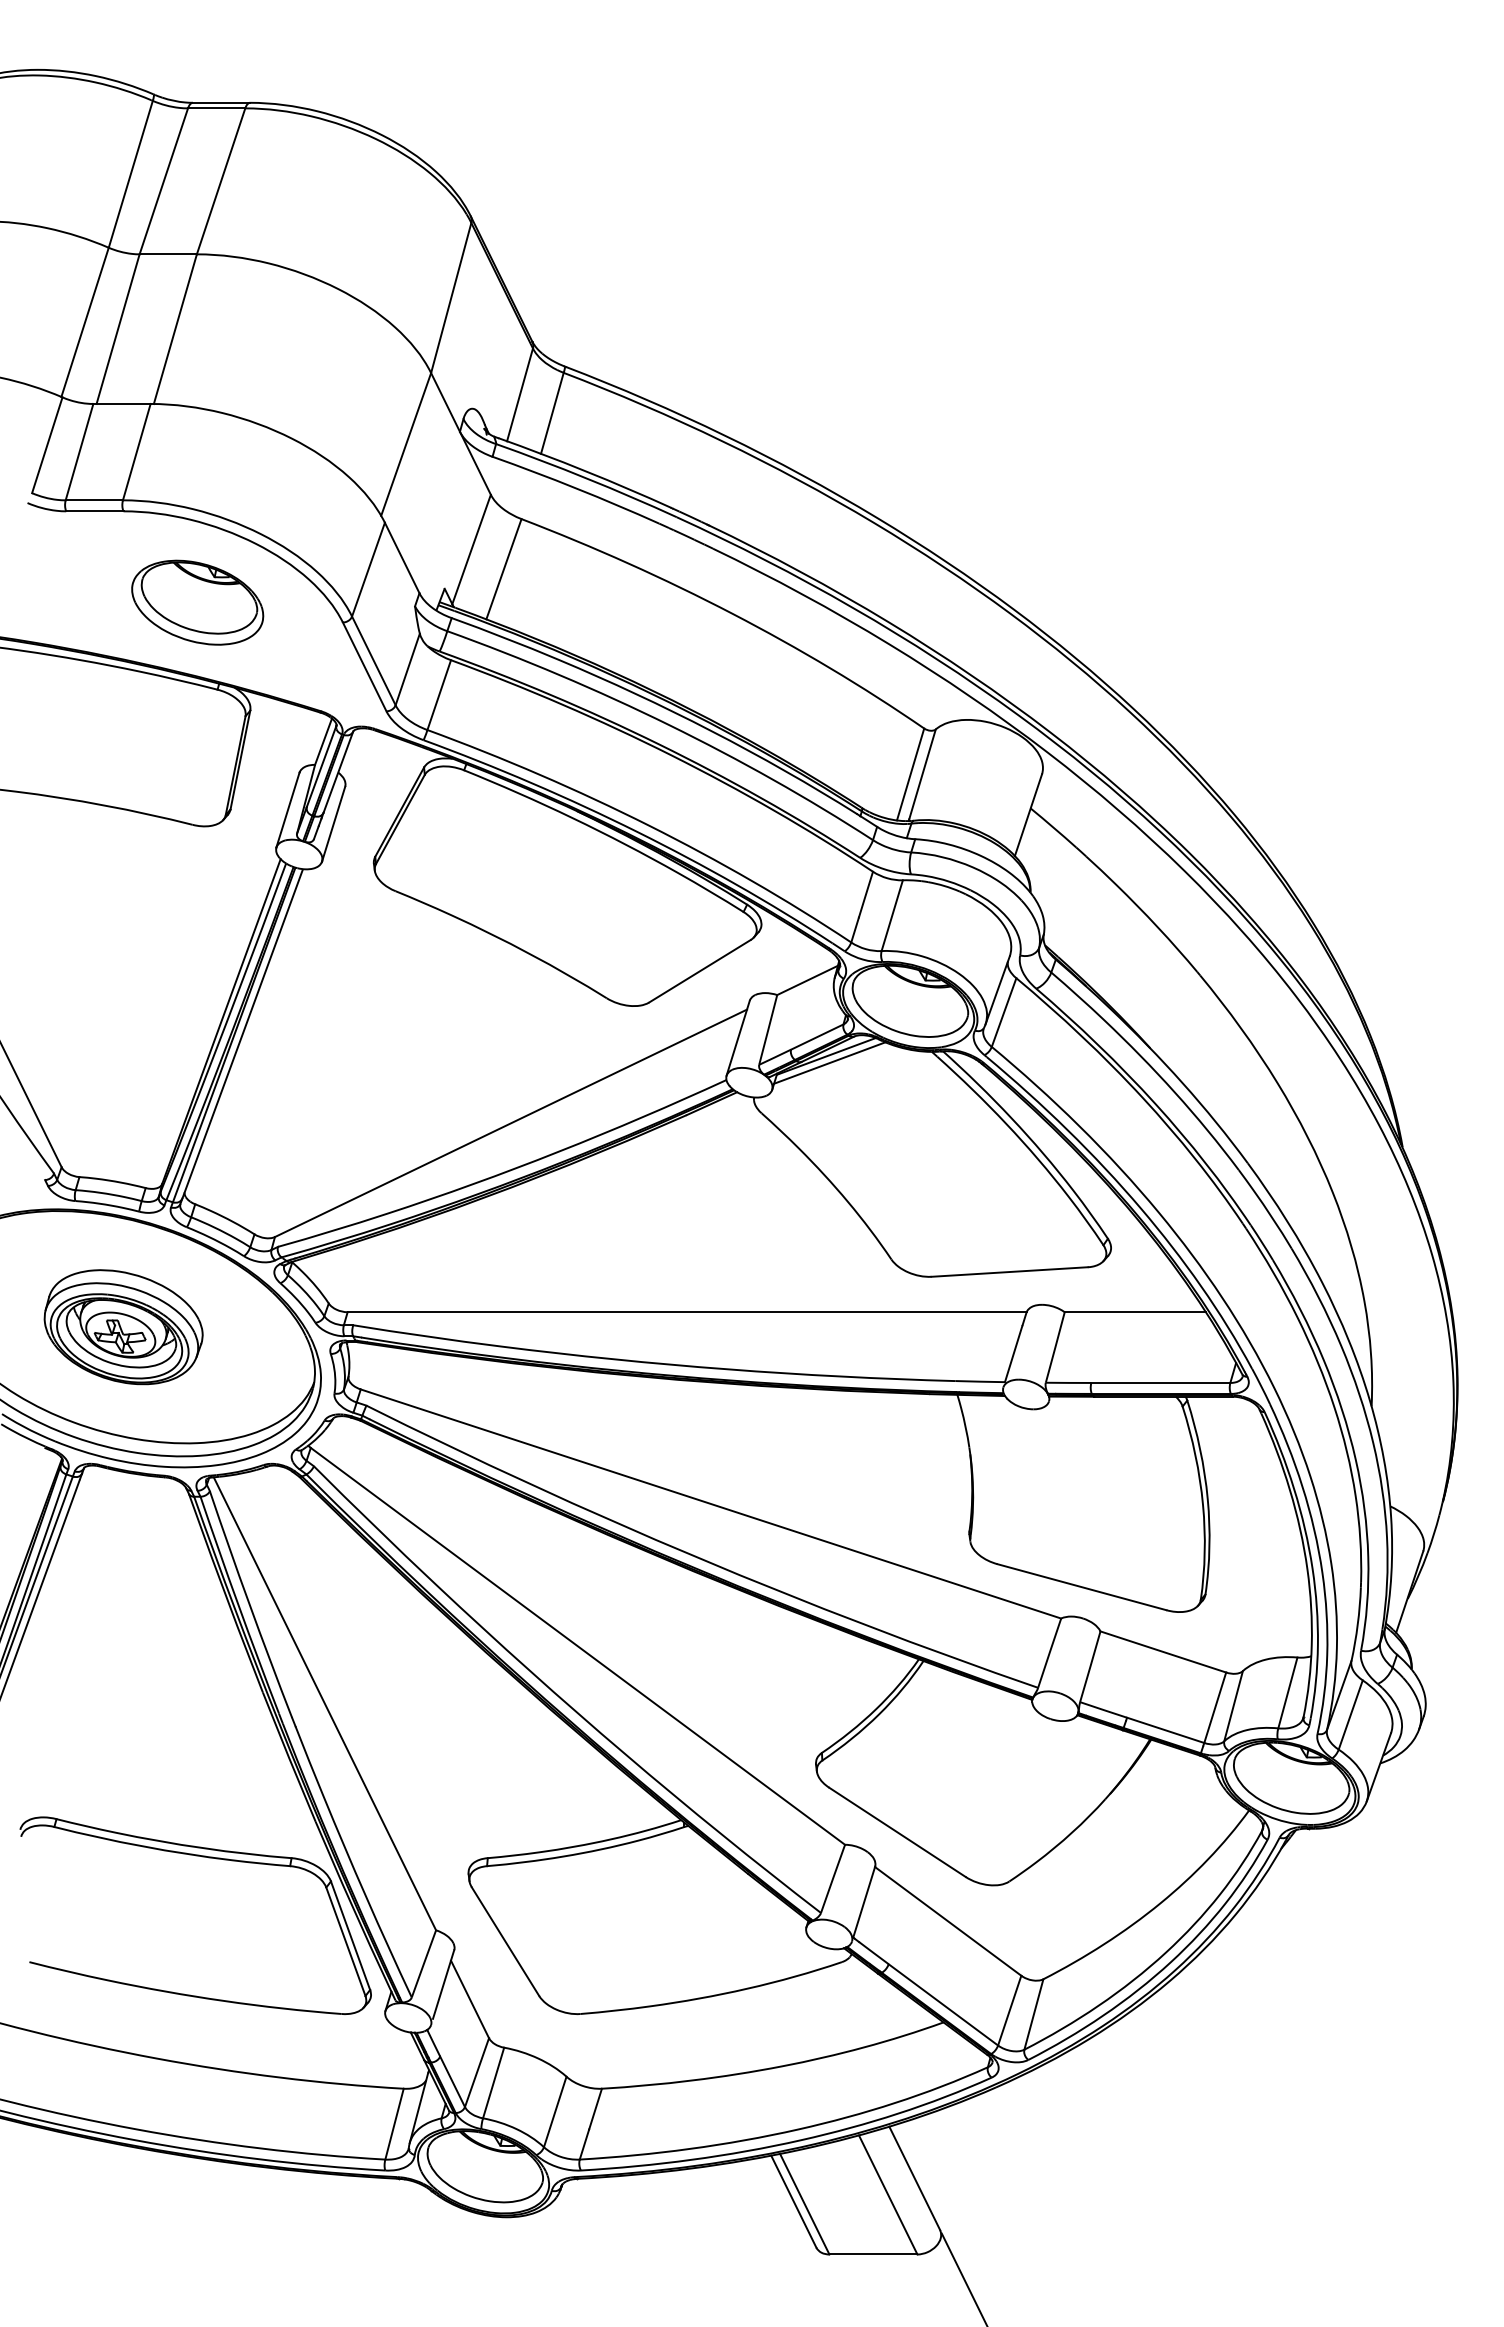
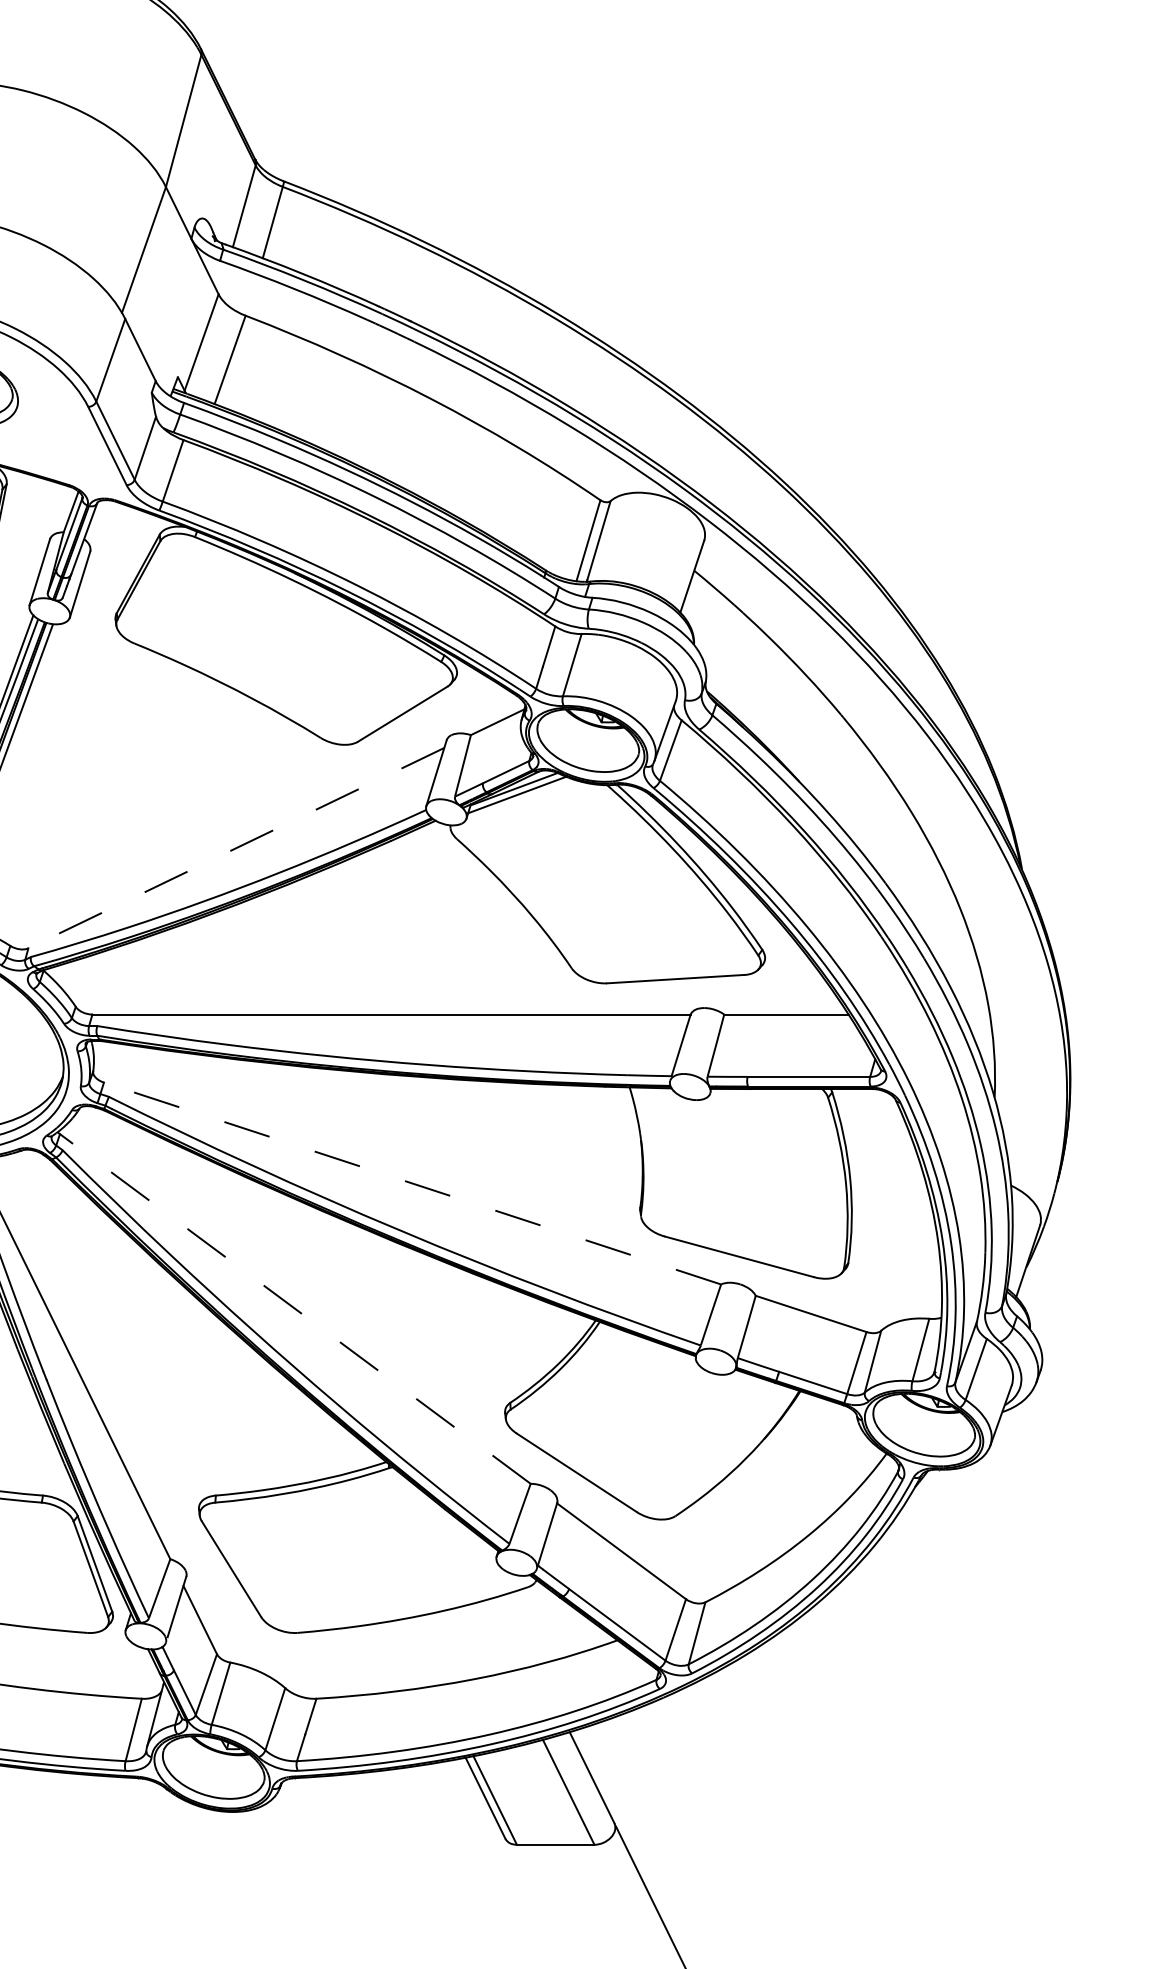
line: (510, 1123) -> (235, 848), solid -> dashed
line: (710, 1503) -> (412, 1183), solid -> dashed
line: (577, 1646) -> (294, 1309), solid -> dashed

